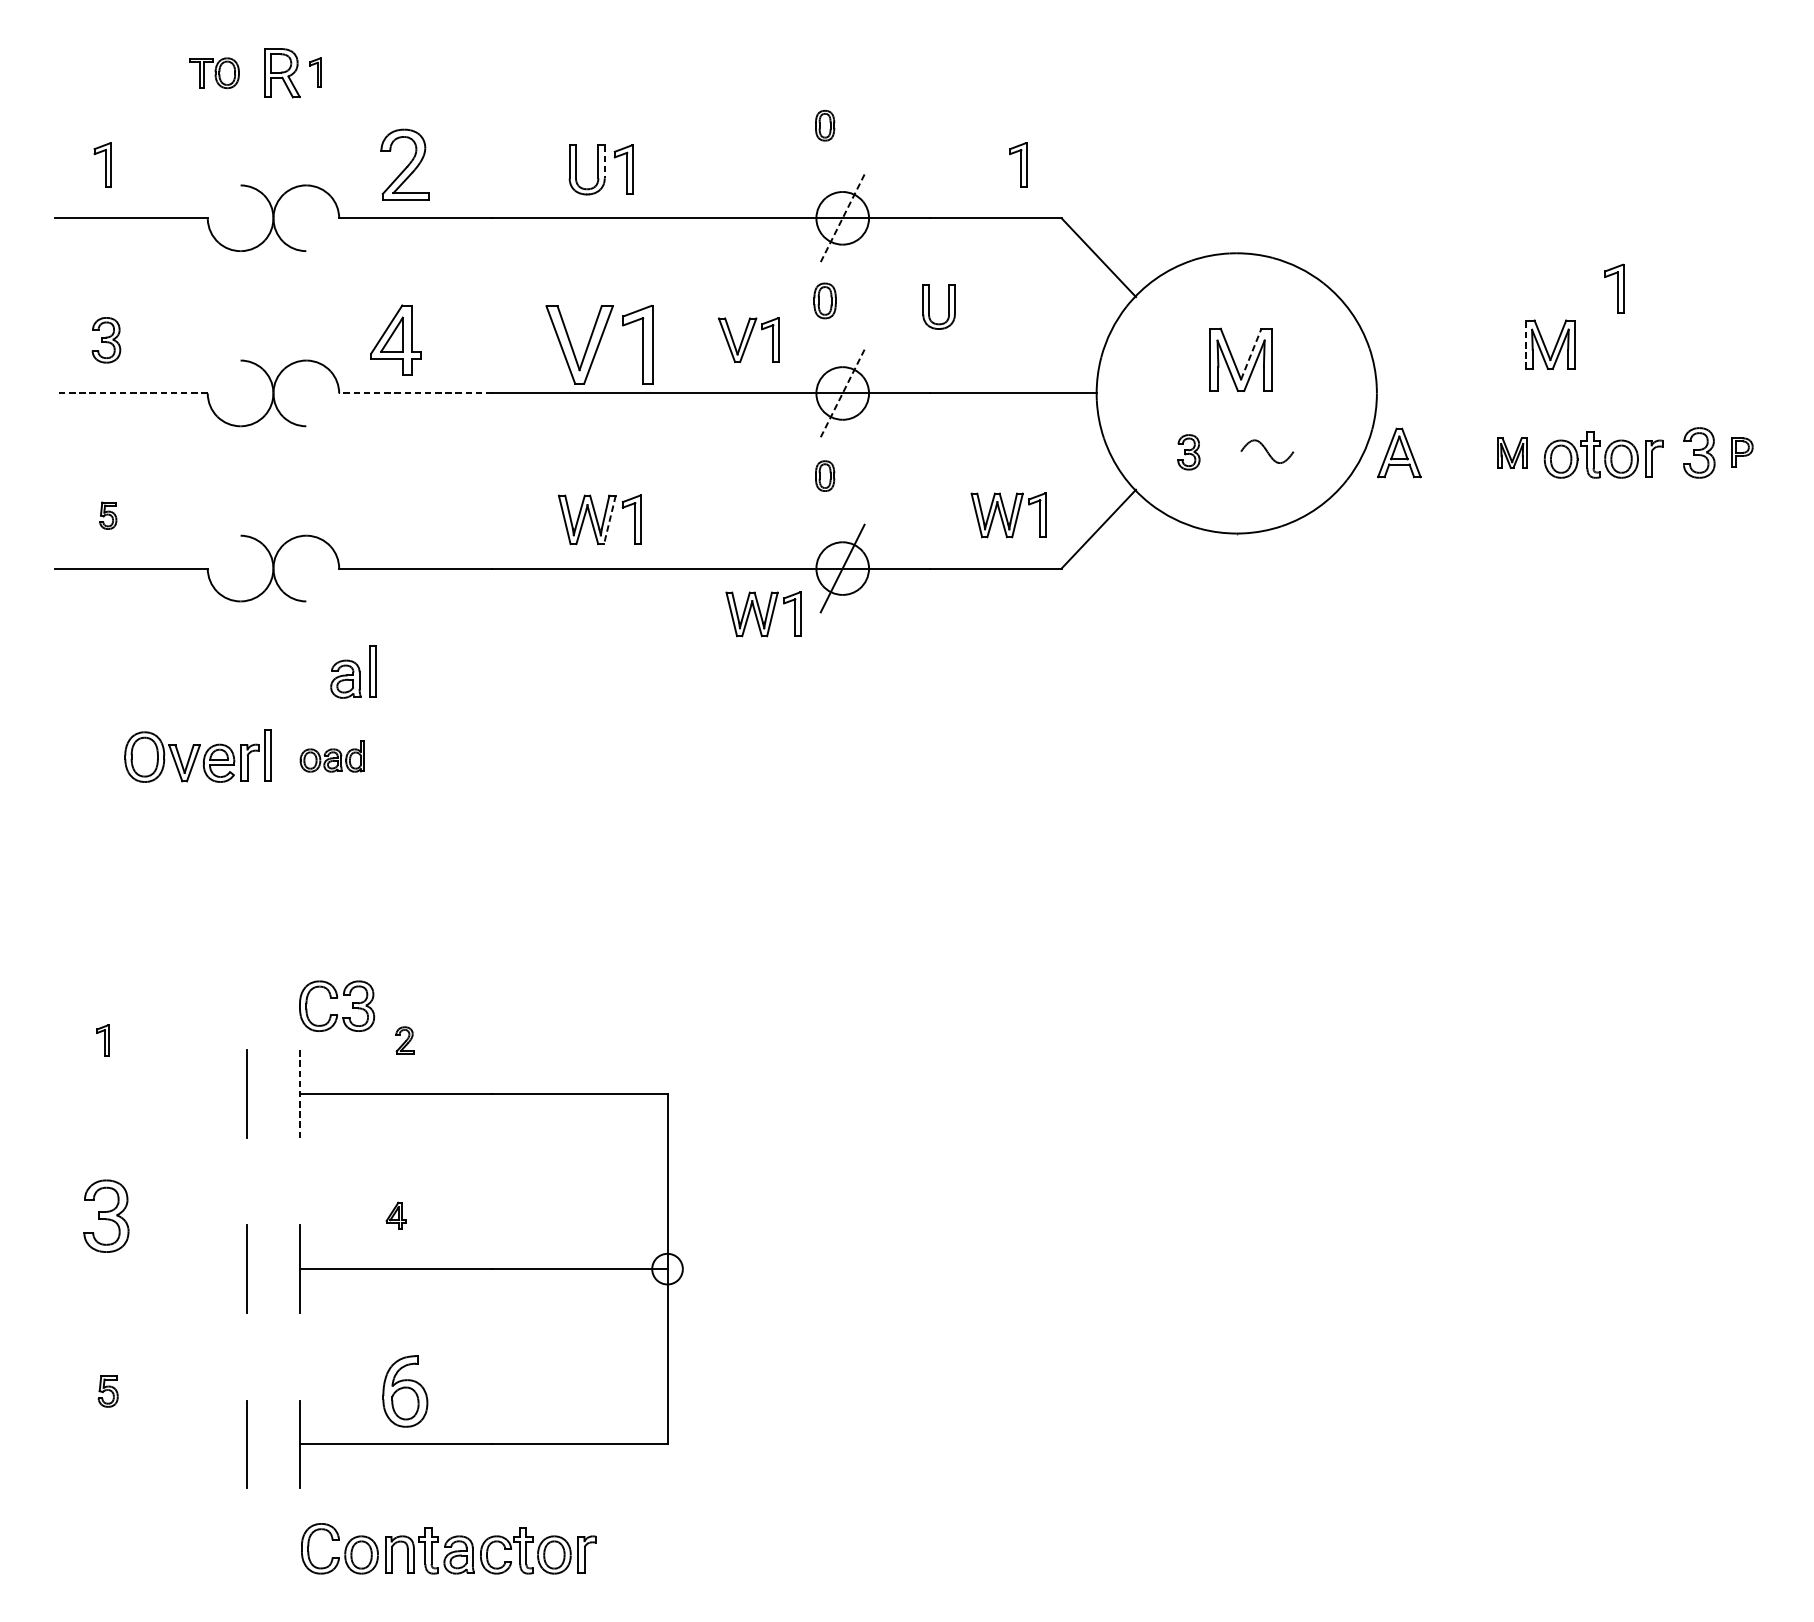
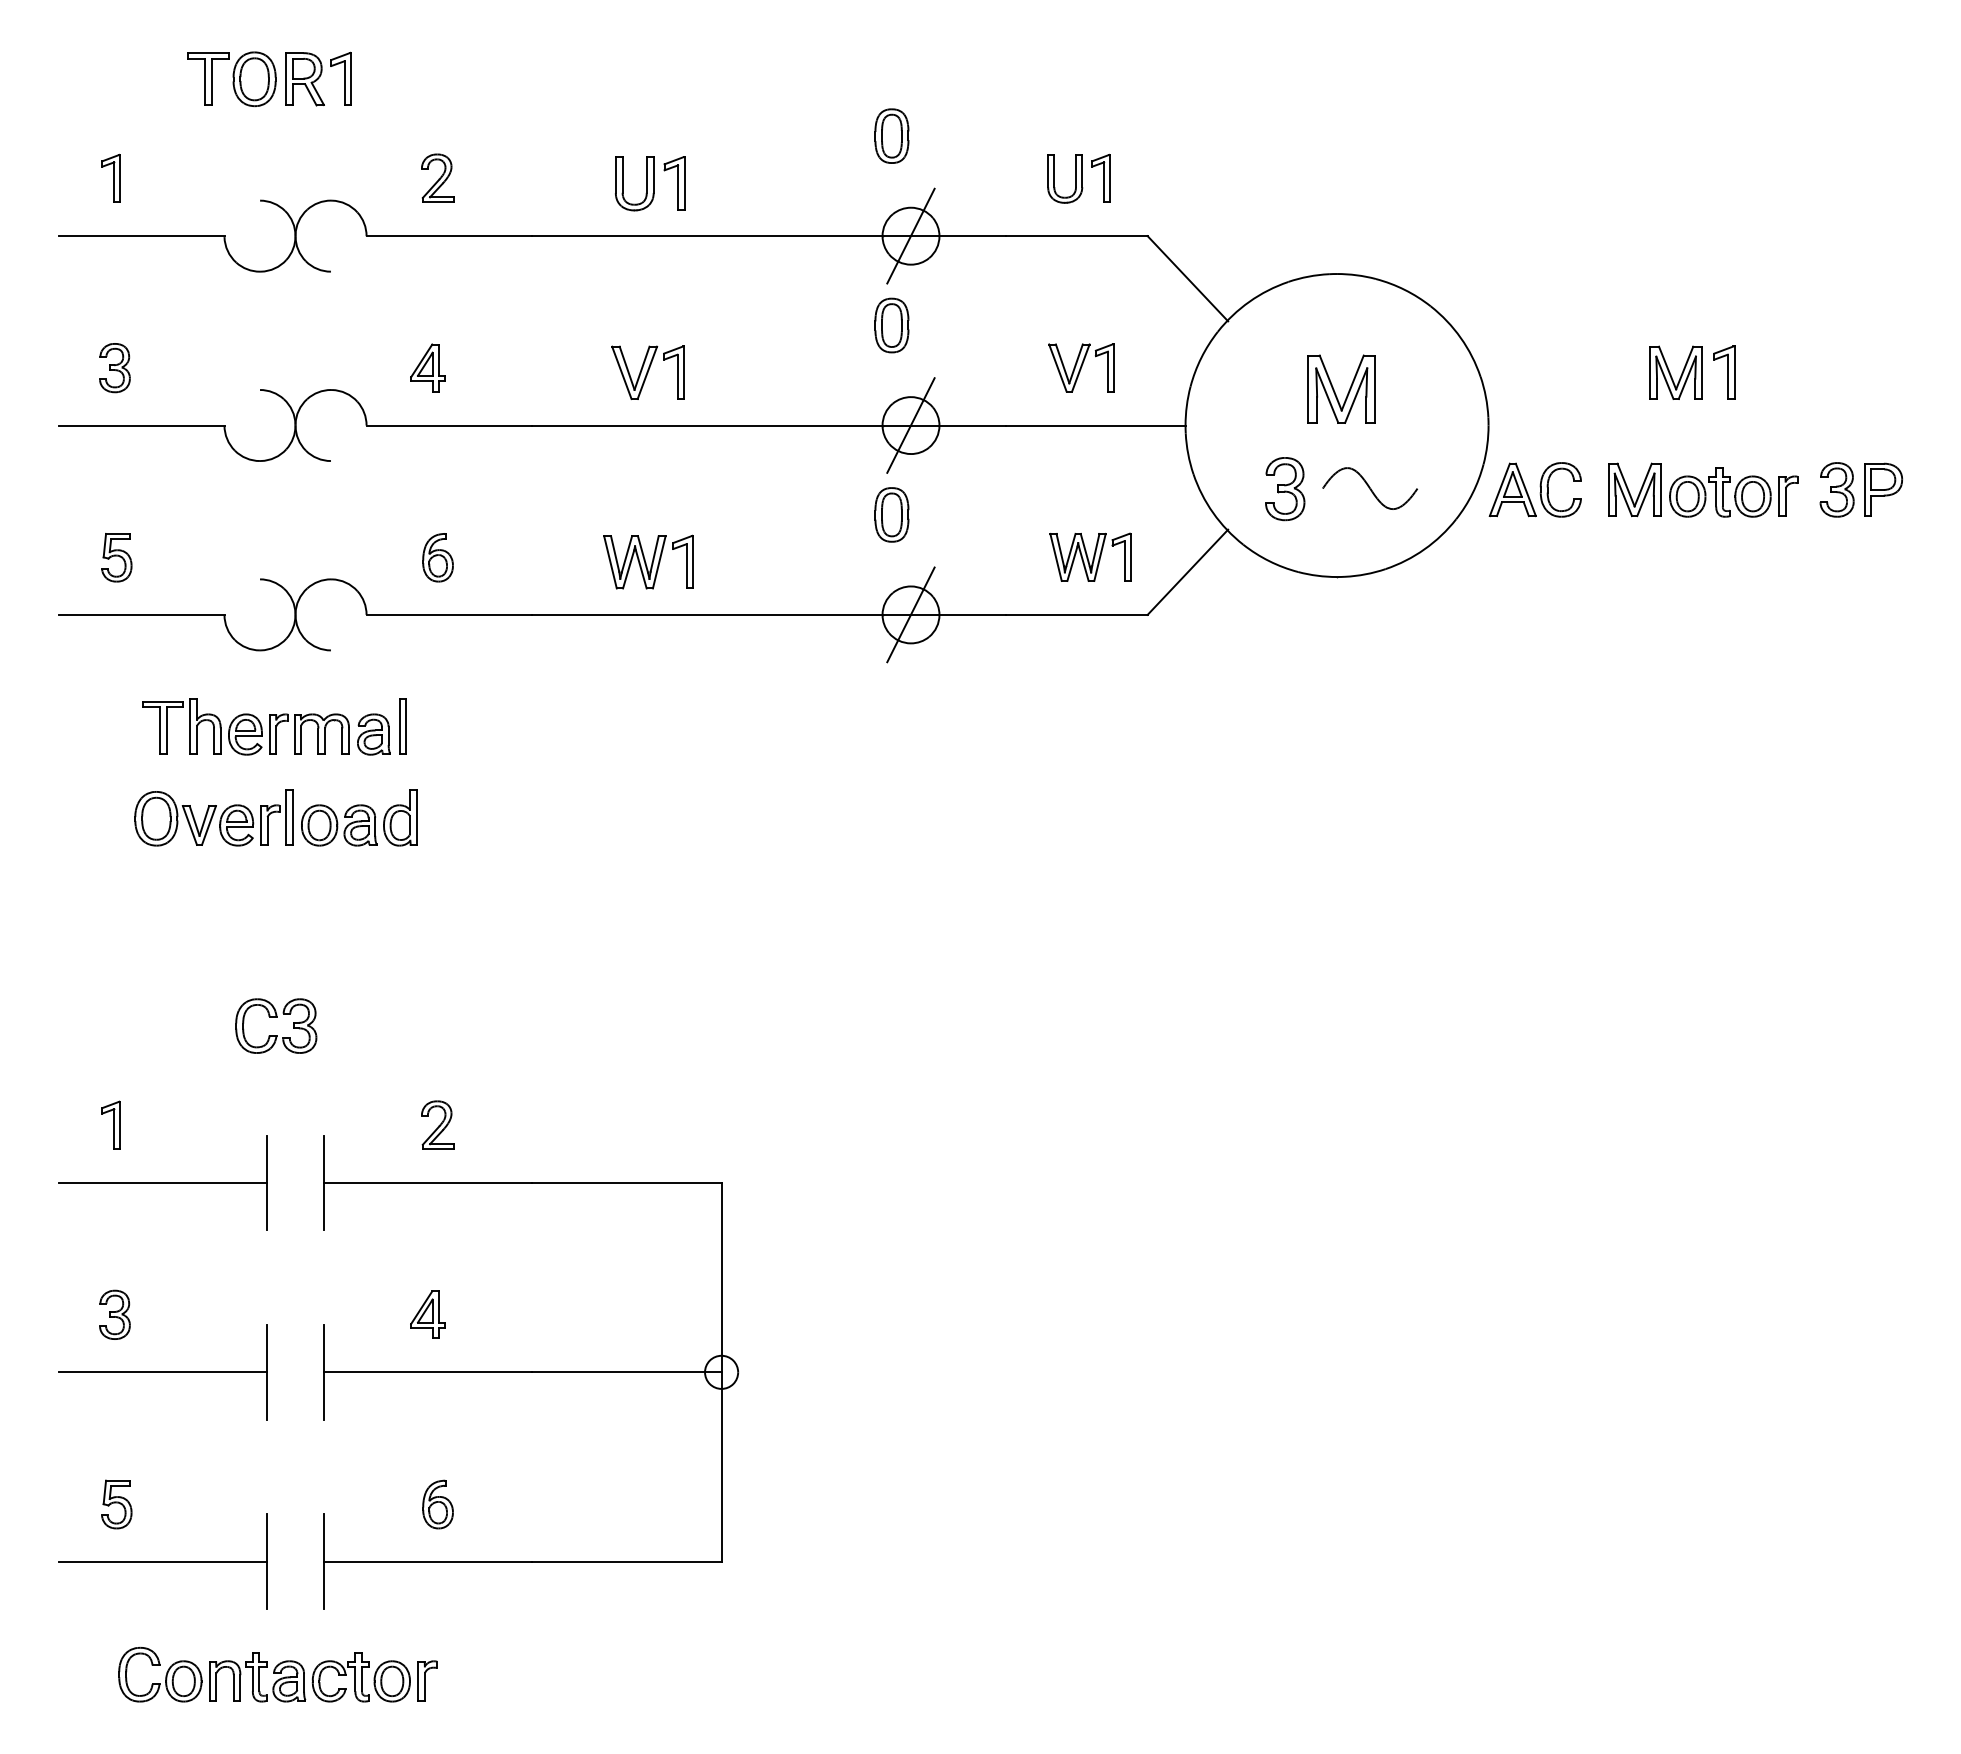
part: (315, 72) -> (340, 78), size x1.67
part: (214, 73) -> (231, 79), size x1.67
part: (824, 125) -> (891, 135), size x1.67
line: (604, 162) -> (653, 175), dashed -> solid
part: (404, 164) -> (437, 177), size x0.62
line: (842, 218) -> (910, 236), dashed -> solid
part: (1614, 288) -> (1724, 372), moved
part: (824, 300) -> (891, 325), size x1.43
part: (948, 306) -> (1075, 178), moved
part: (395, 339) -> (427, 367), size x0.62
part: (748, 339) -> (1081, 367), moved
part: (599, 344) -> (647, 372), size x0.62
line: (1526, 344) -> (1650, 372), dashed -> solid
line: (1251, 354) -> (1352, 383), dashed -> solid
line: (131, 393) -> (141, 425), dashed -> solid
line: (415, 393) -> (449, 425), dashed -> solid
line: (842, 393) -> (910, 425), dashed -> solid
part: (1266, 451) -> (1369, 488), size x1.67
part: (1189, 452) -> (1285, 489), size x1.67
part: (1432, 452) -> (1548, 489), added
part: (1511, 452) -> (1634, 489), size x1.67
part: (1742, 452) -> (1883, 489), size x1.67
part: (824, 475) -> (891, 514), size x1.67
part: (107, 515) -> (116, 557), size x1.67
part: (404, 515) -> (437, 557), added
line: (610, 520) -> (659, 562), dashed -> solid
part: (763, 613) -> (825, 663), removed
part: (227, 671) -> (245, 726), added
part: (332, 755) -> (359, 817), size x1.67
part: (337, 998) -> (276, 1017), moved
part: (102, 1039) -> (110, 1124), size x1.43
part: (404, 1039) -> (437, 1124), size x1.67
line: (150, 1093) -> (162, 1182), added
line: (299, 1094) -> (323, 1183), dashed -> solid
part: (106, 1215) -> (114, 1314), size x0.62
part: (395, 1215) -> (427, 1314), size x1.67
line: (150, 1269) -> (162, 1372), added
part: (107, 1391) -> (116, 1504), size x1.43
part: (404, 1391) -> (437, 1504), size x0.62
line: (150, 1444) -> (162, 1561), added
part: (448, 1548) -> (277, 1674), moved

